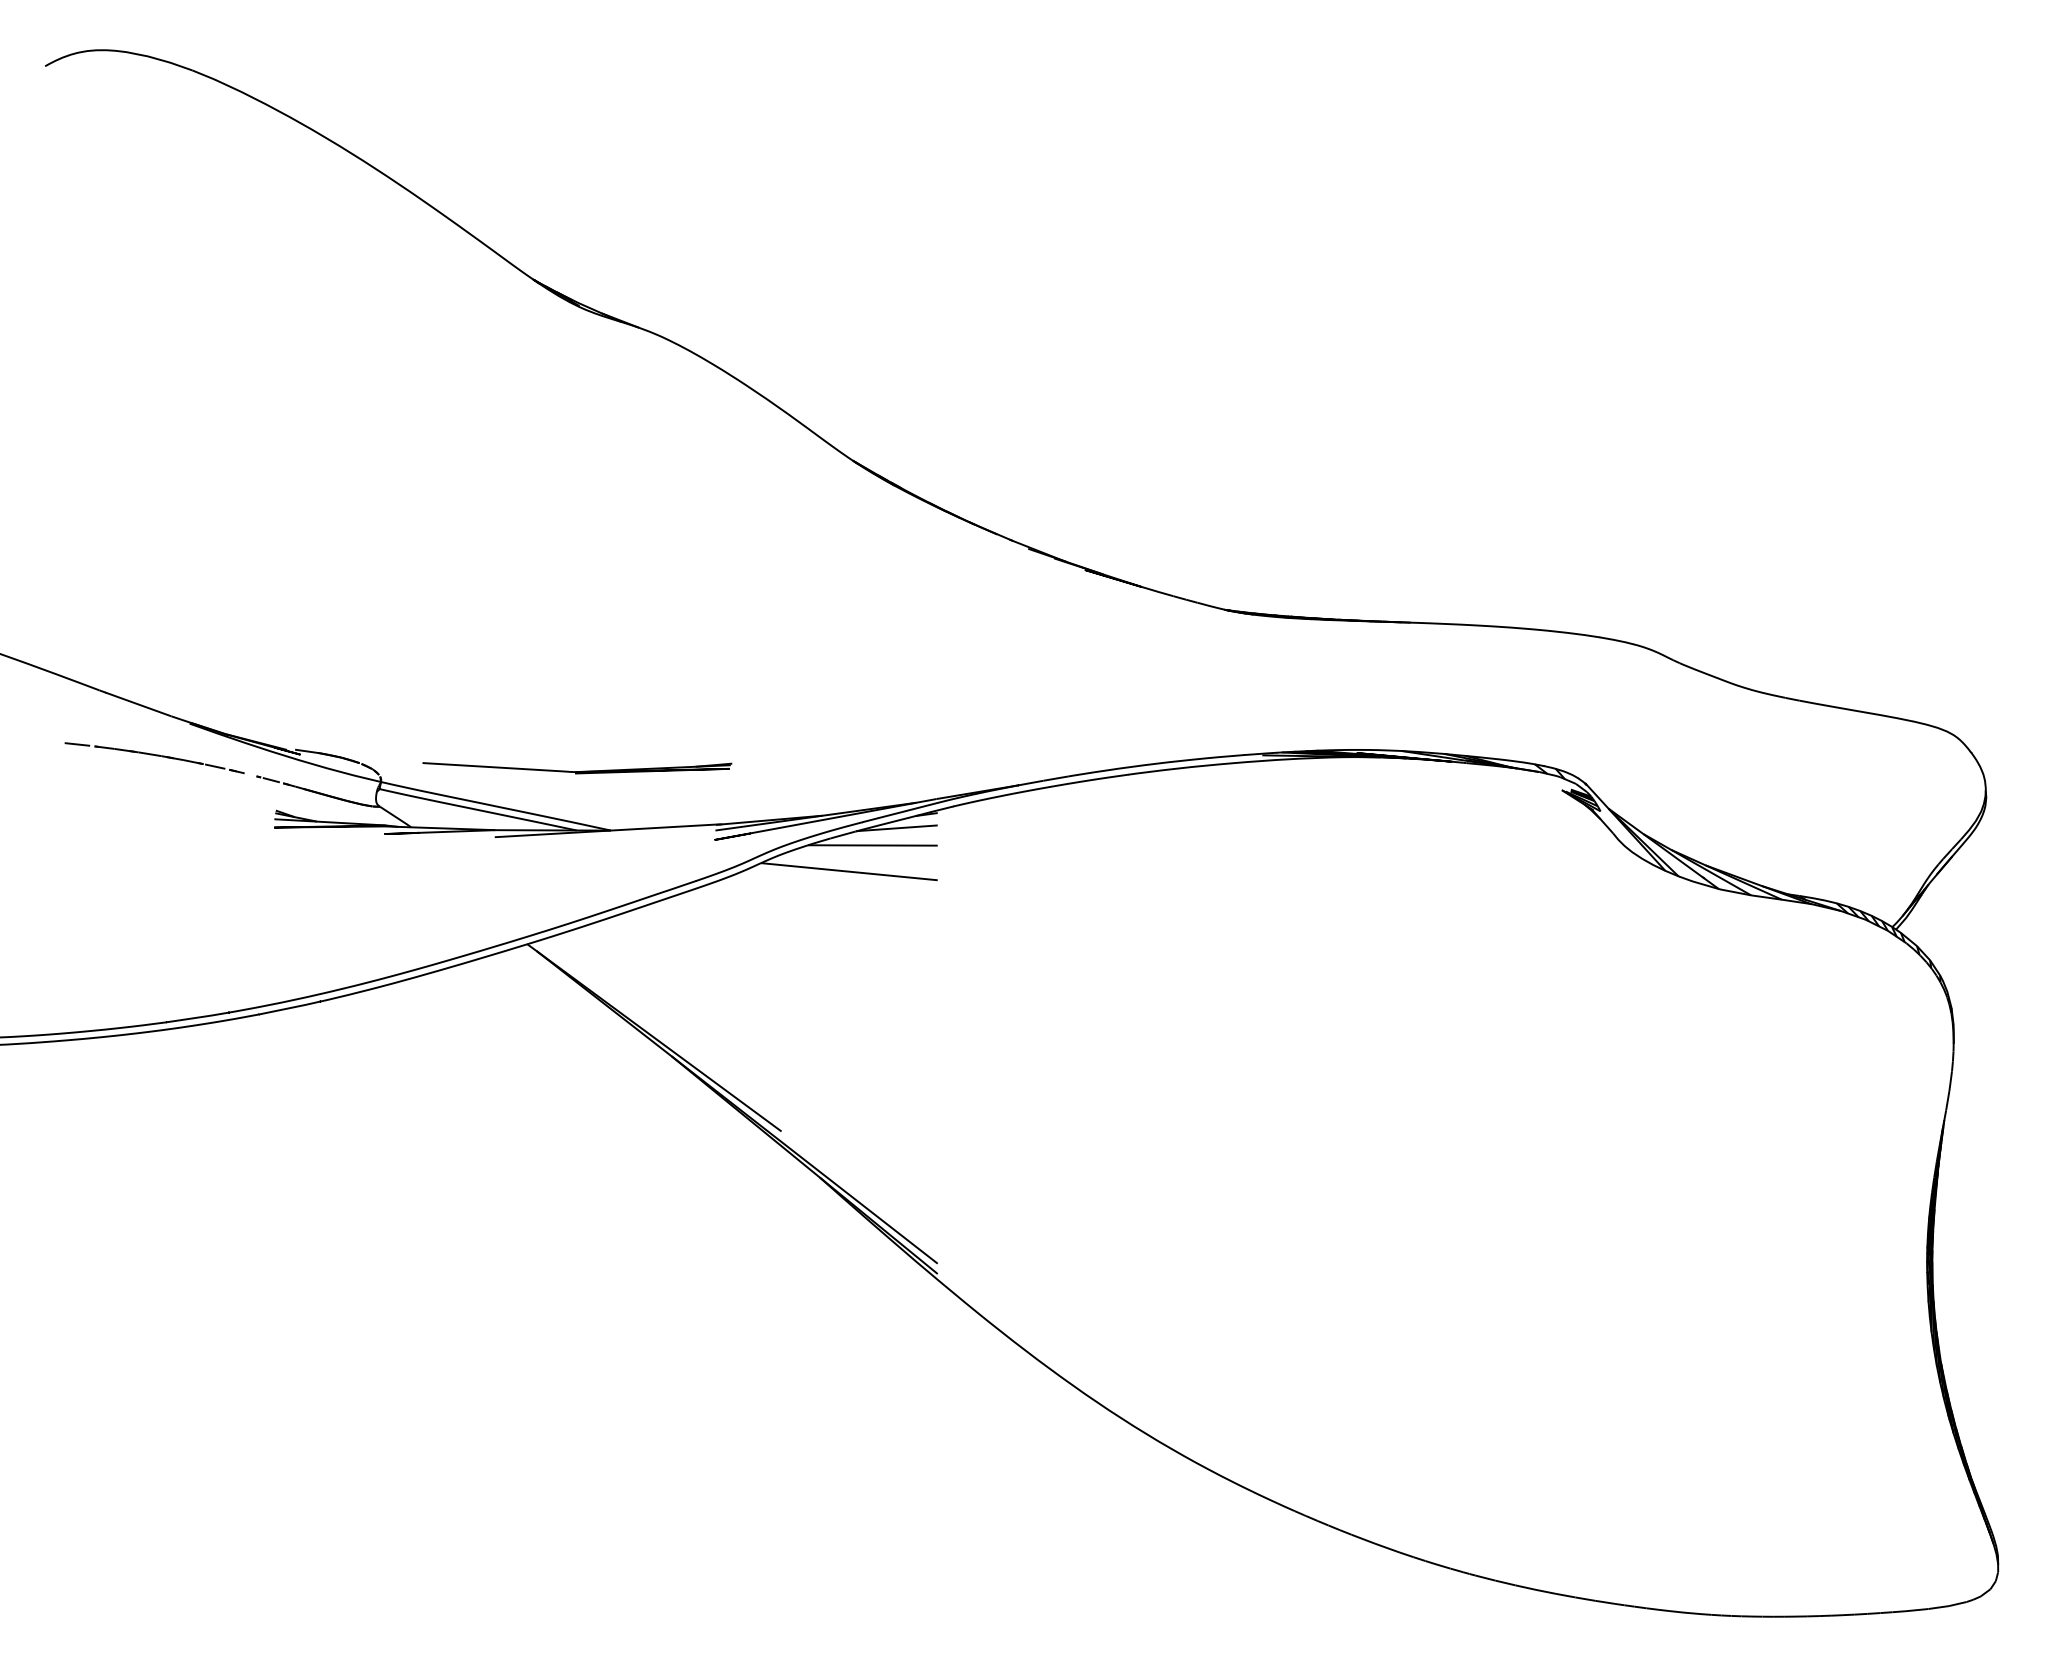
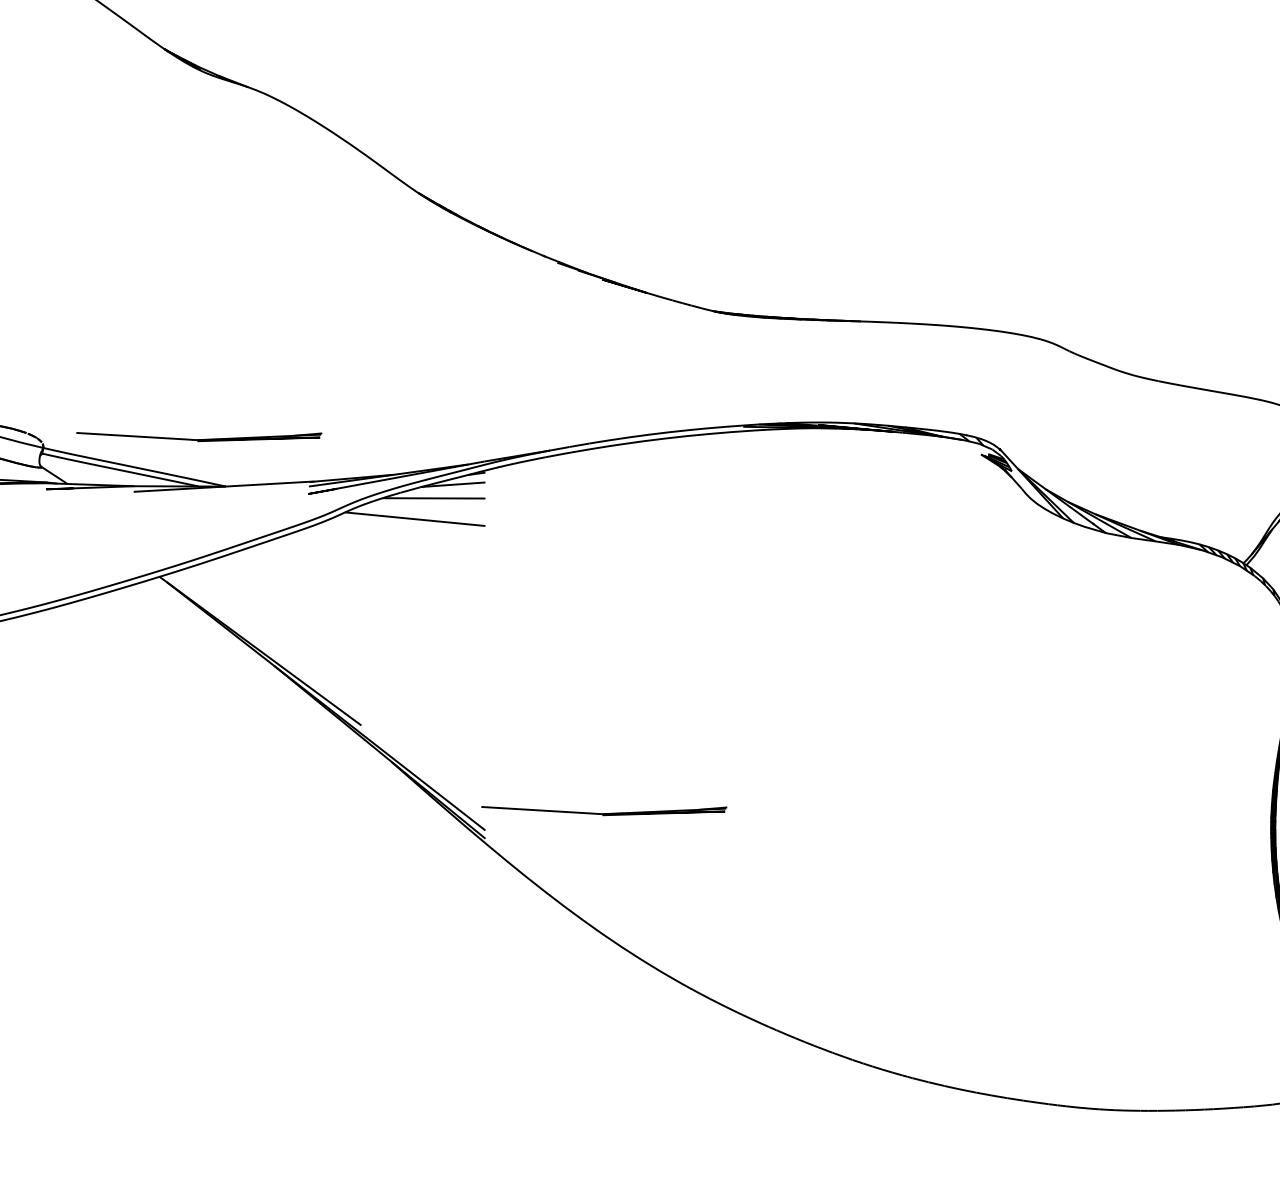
part: (1087, 1239) -> (604, 811), added

